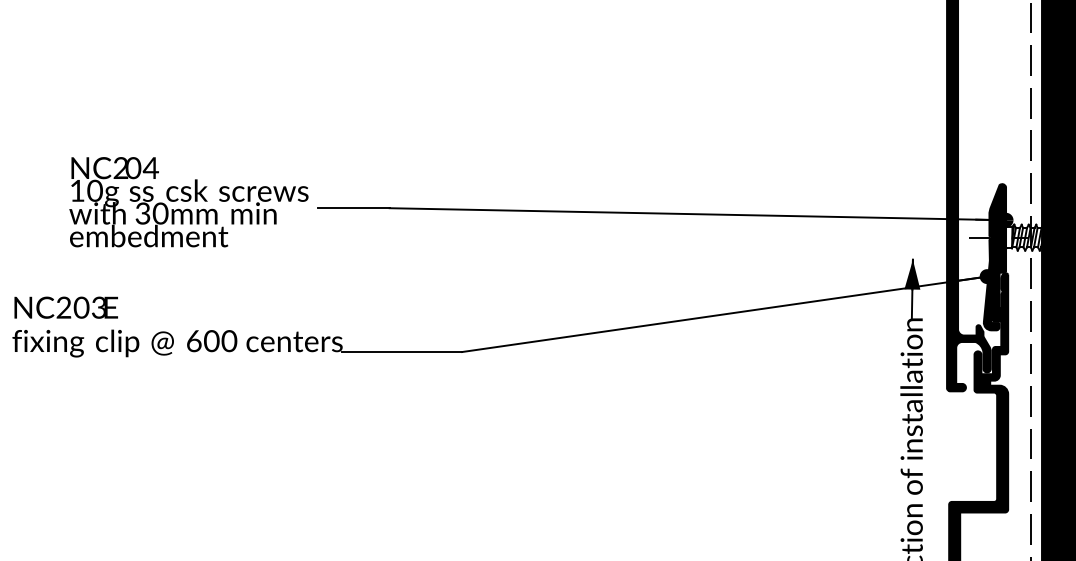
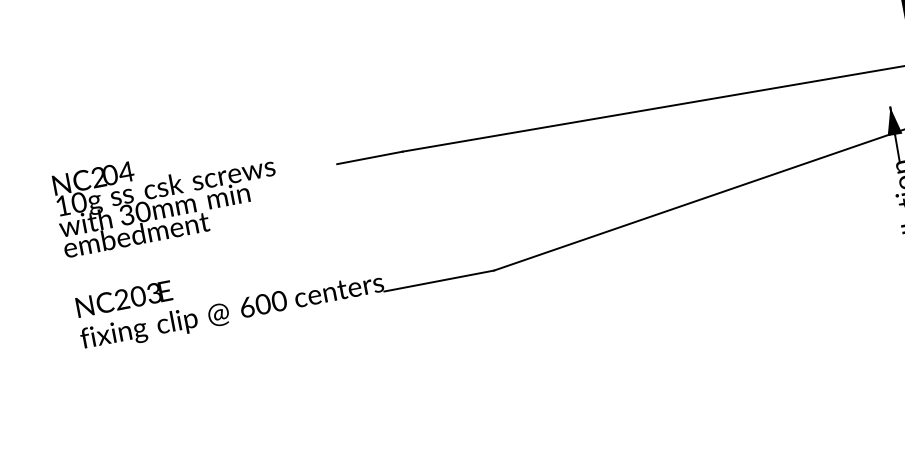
text: (188, 202) -> (166, 196), moved

